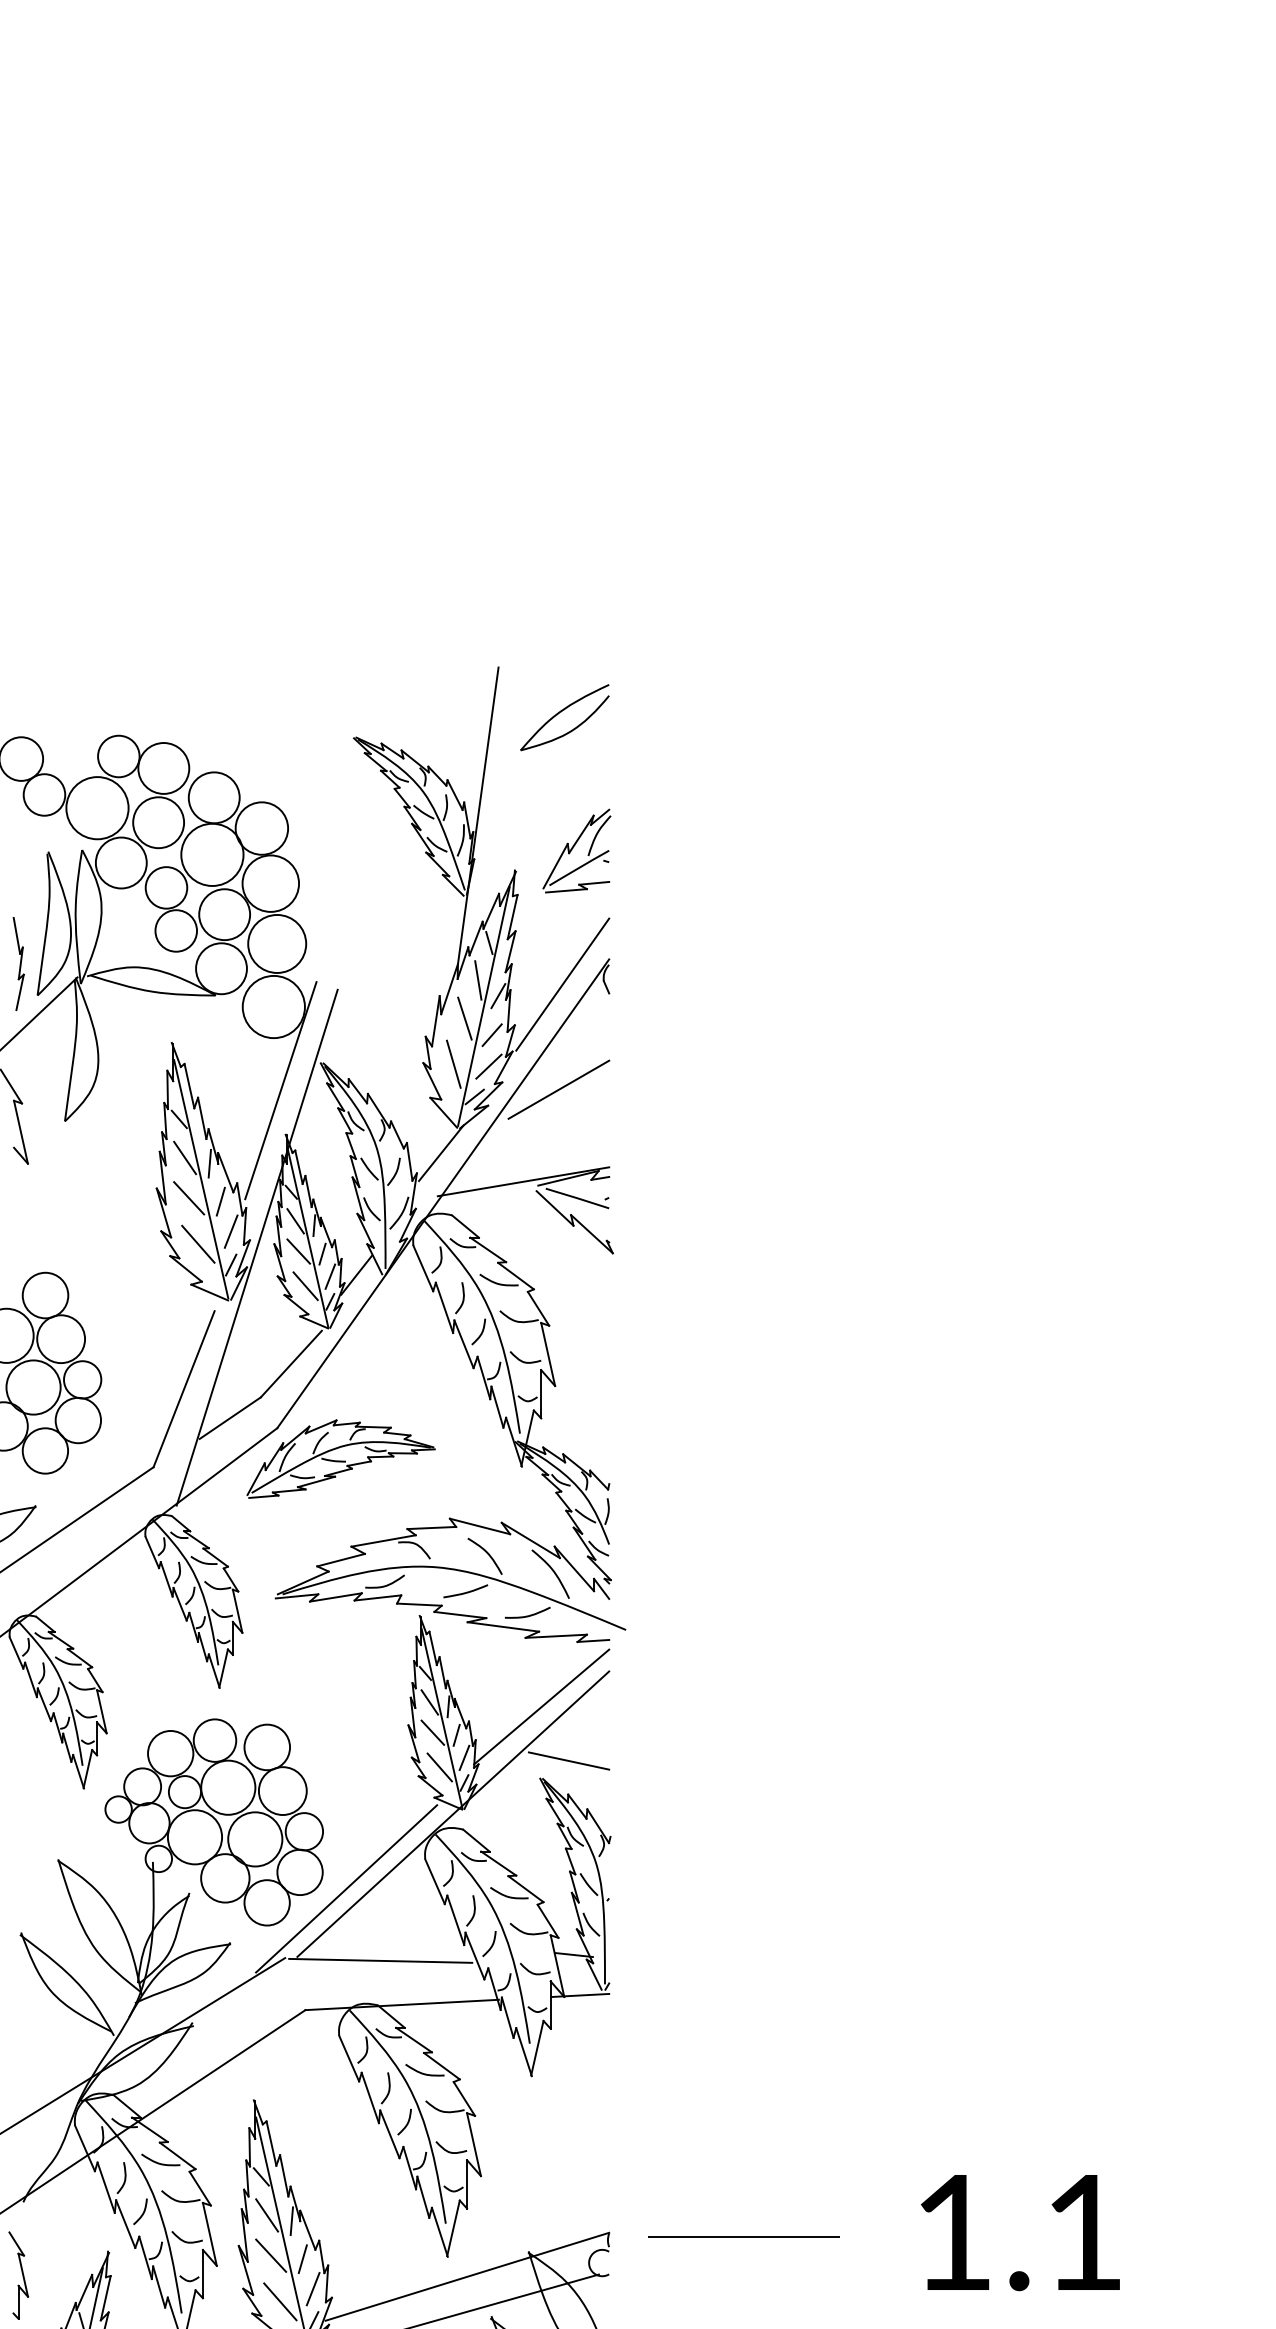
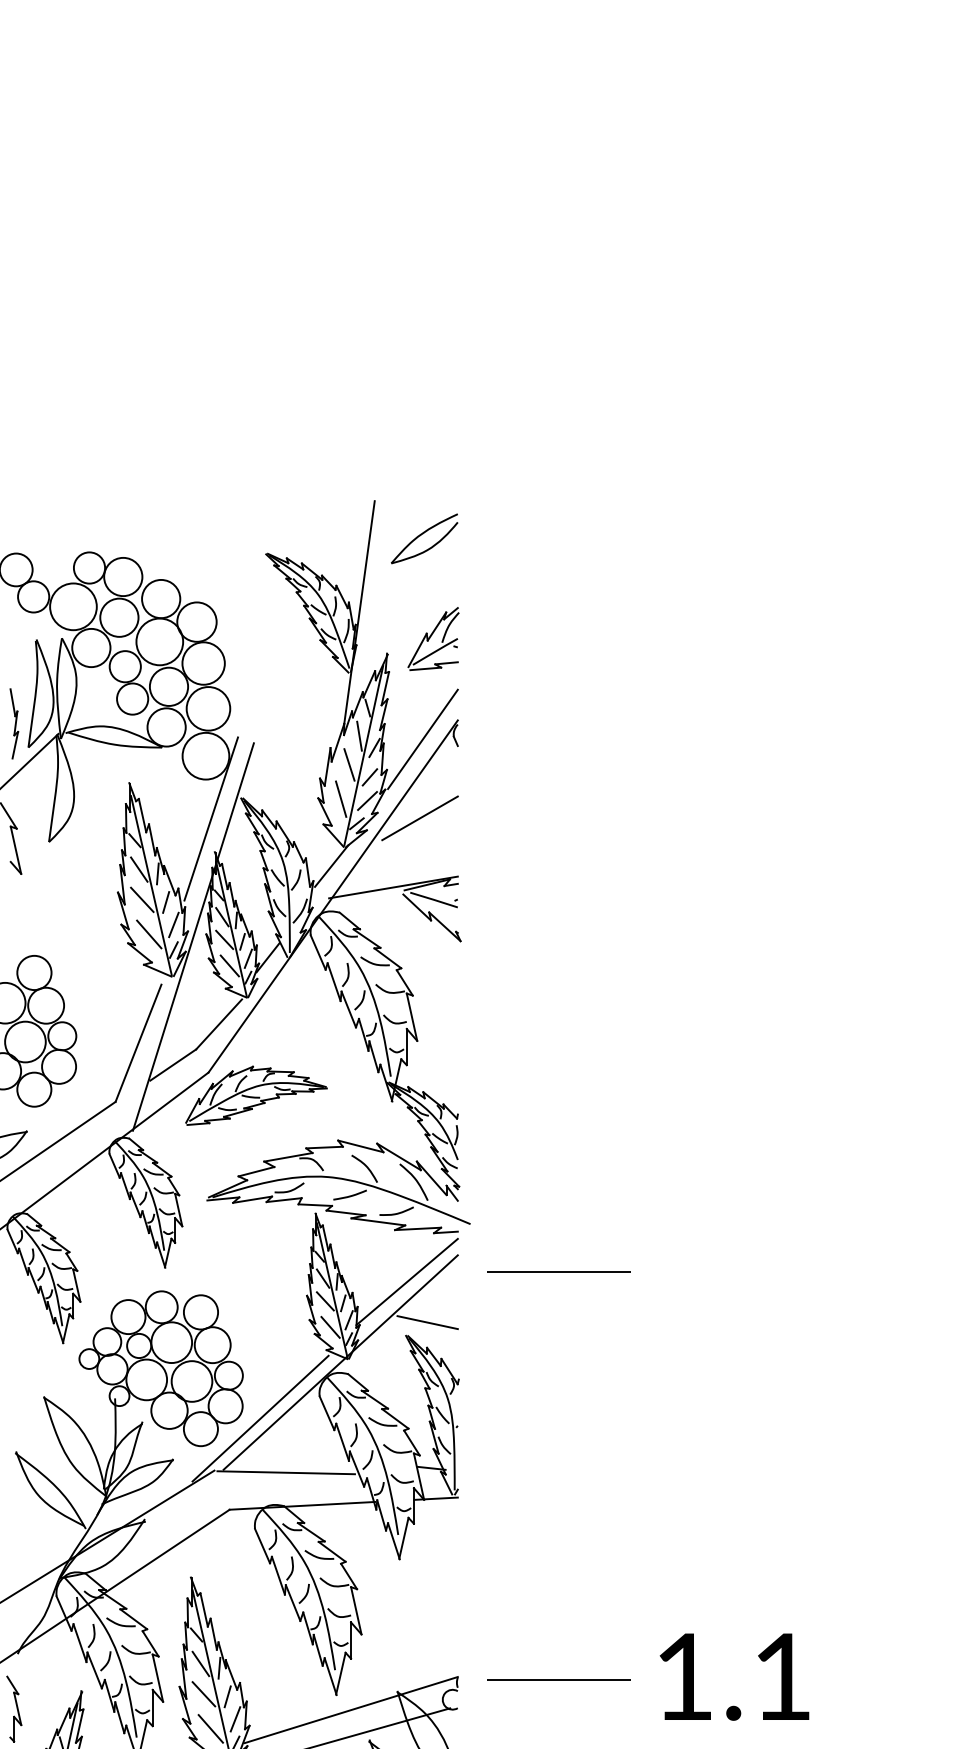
line: (743, 1693) -> (558, 1271), added
text: (1020, 2233) -> (734, 1677), moved

